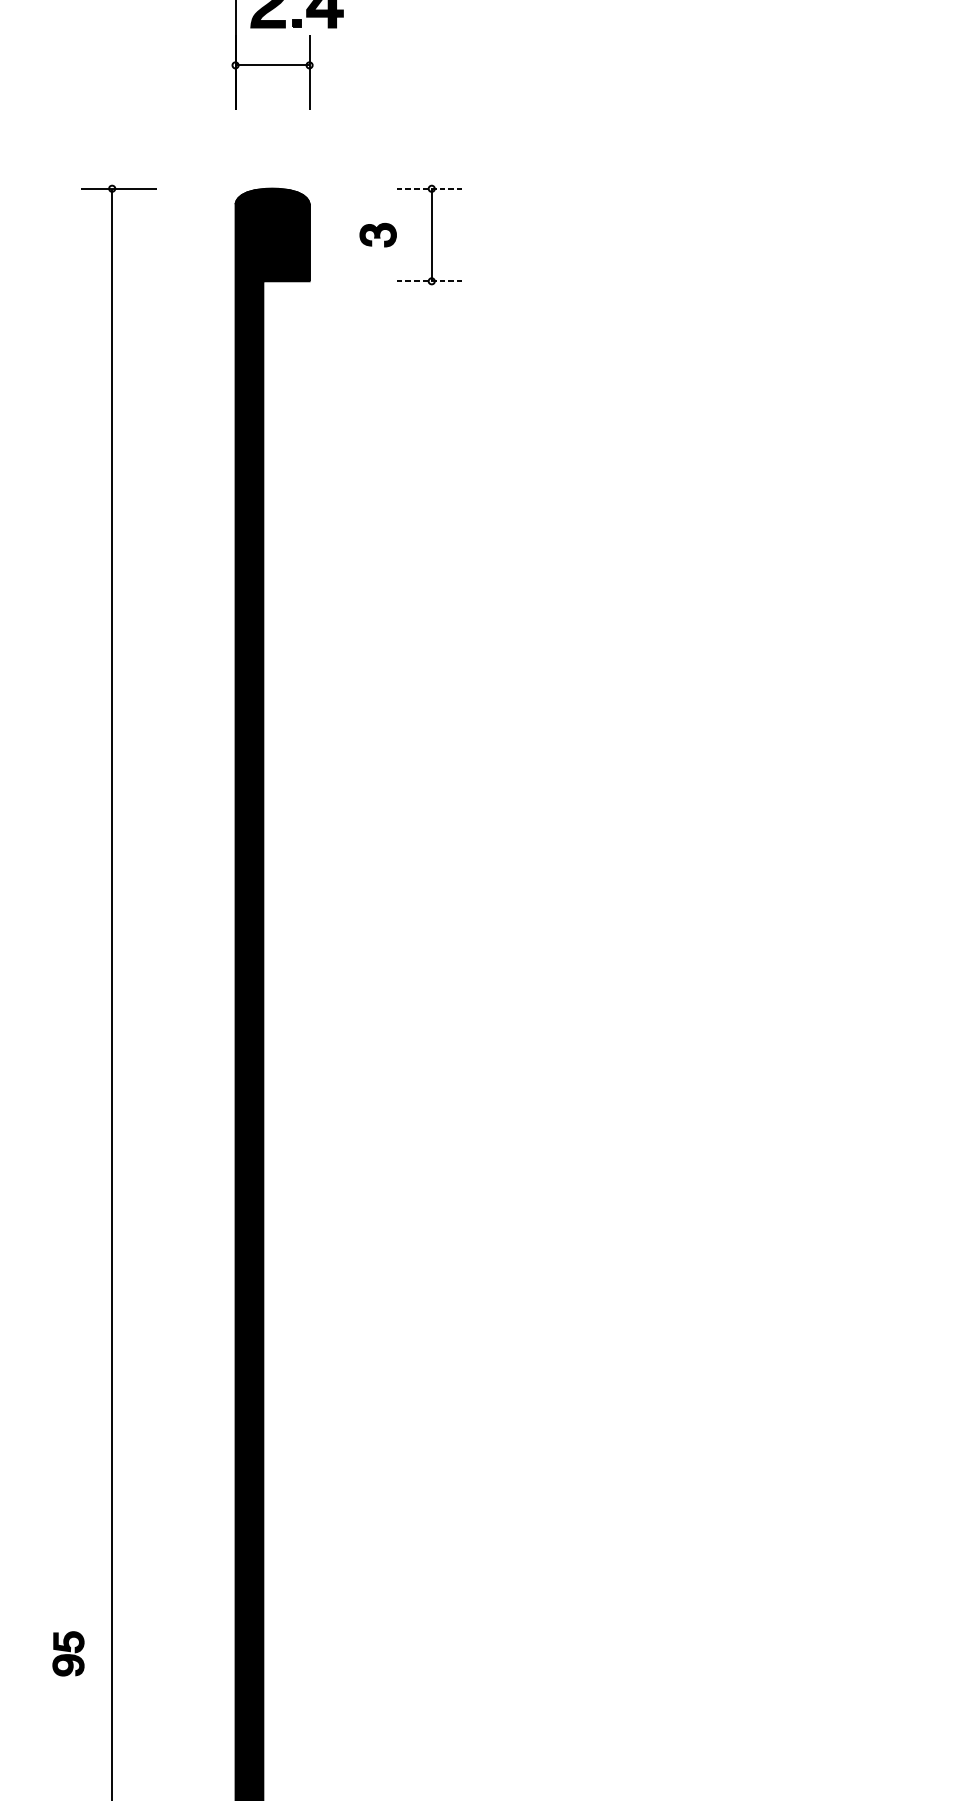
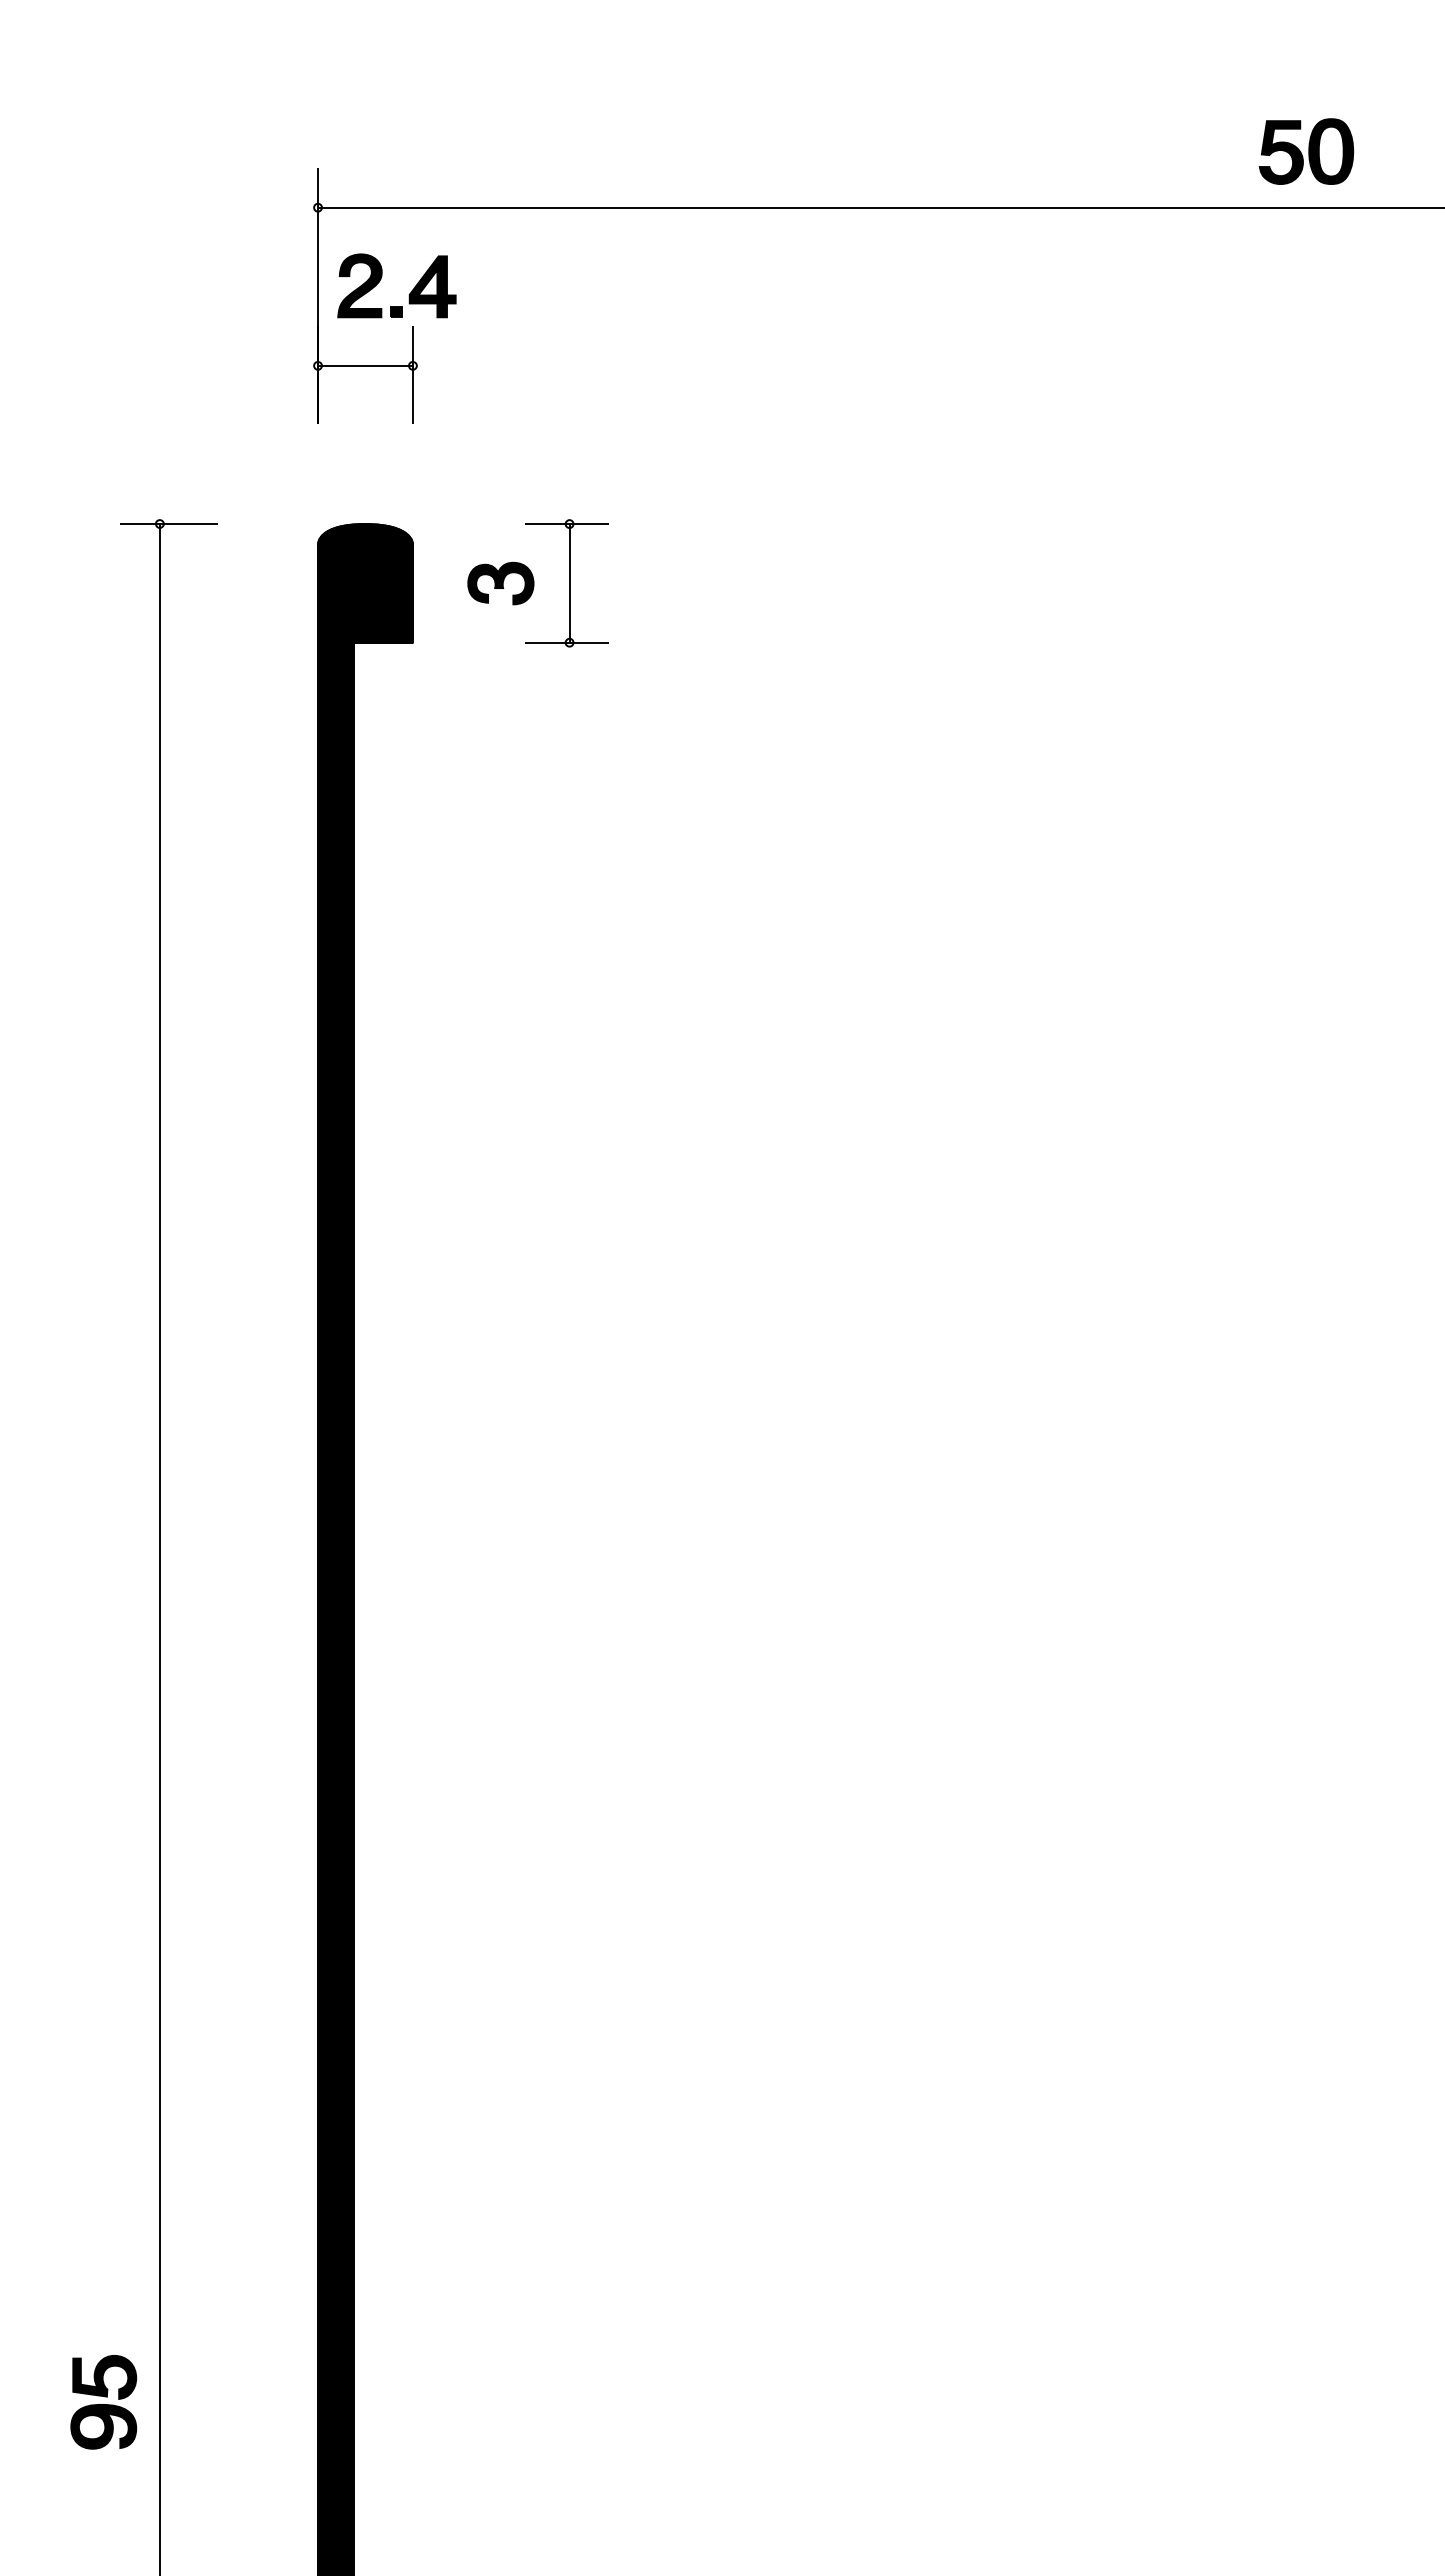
line: (430, 189) -> (567, 524), dashed -> solid
part: (377, 235) -> (500, 583), size x1.43
line: (430, 281) -> (567, 642), dashed -> solid
part: (68, 1653) -> (103, 2402), size x1.67

